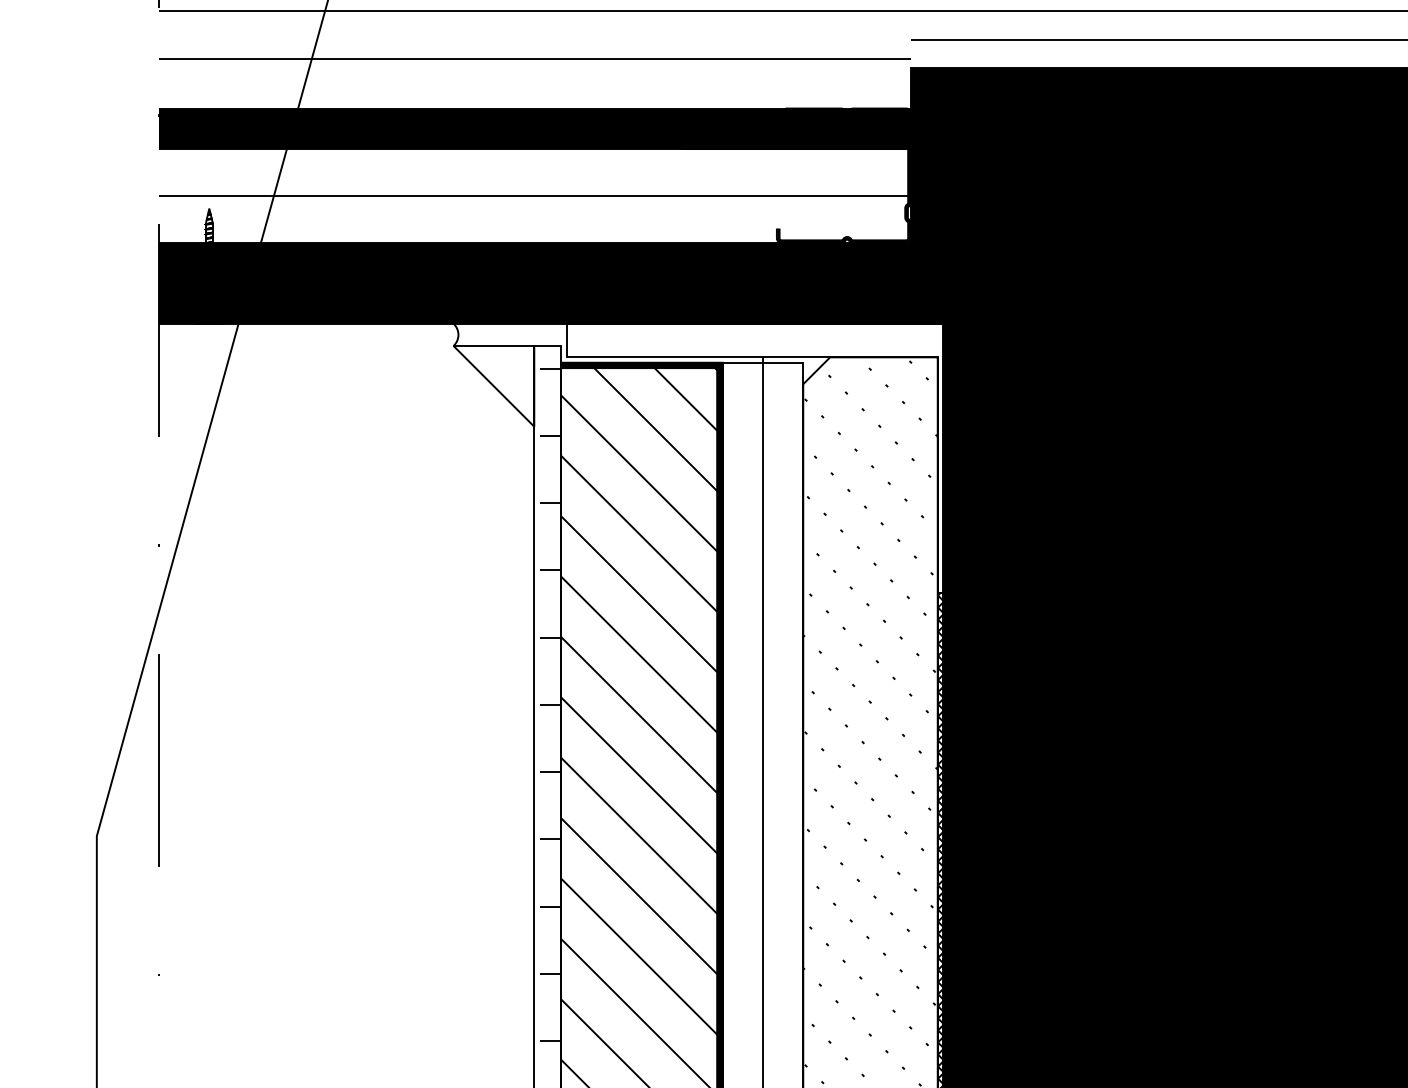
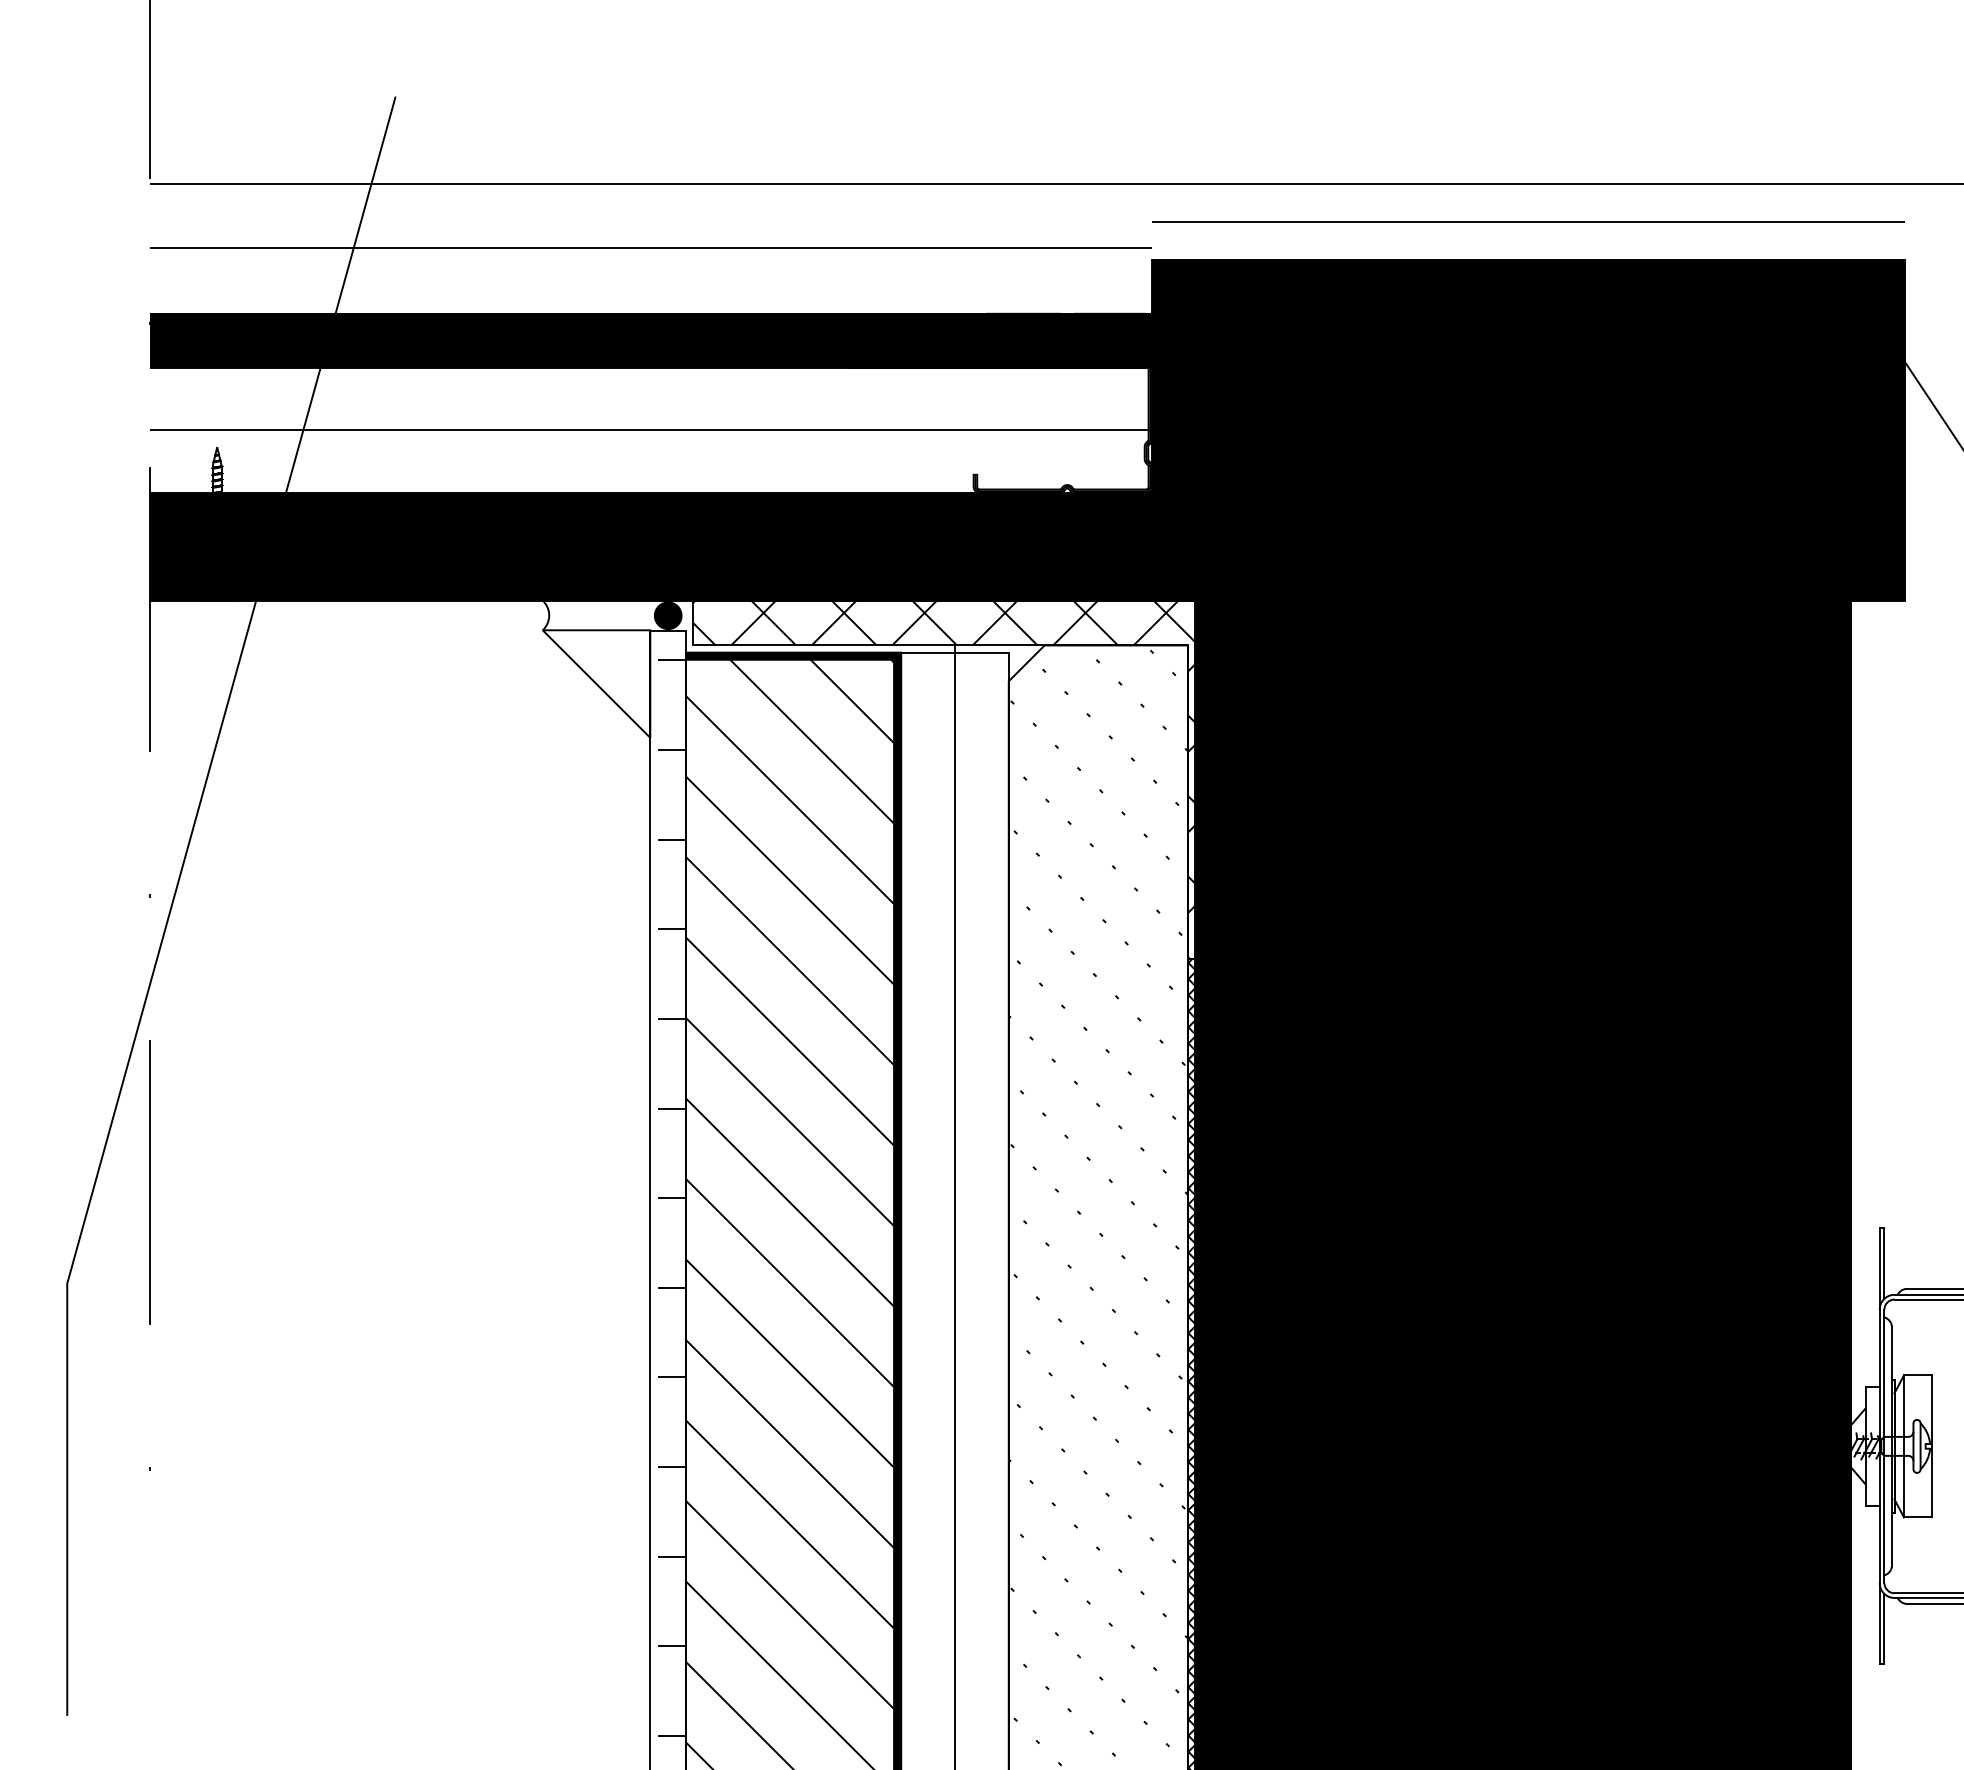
fill: (547, 334) -> (667, 615), added
hatch: (758, 457) -> (949, 779), added

